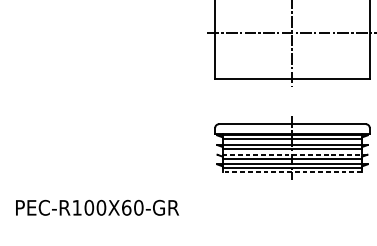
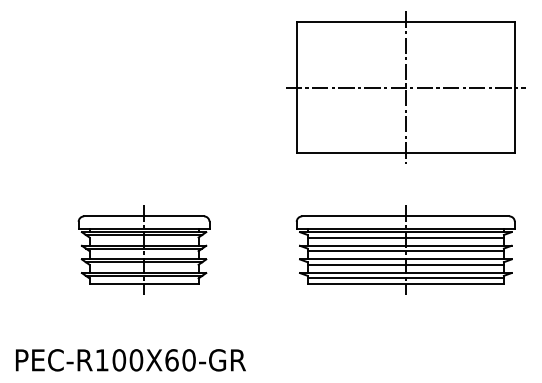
part: (106, 147) -> (143, 249), added
line: (292, 154) -> (405, 259), dashed -> solid
line: (292, 171) -> (405, 283), dashed -> solid
text: (97, 207) -> (130, 360), moved

